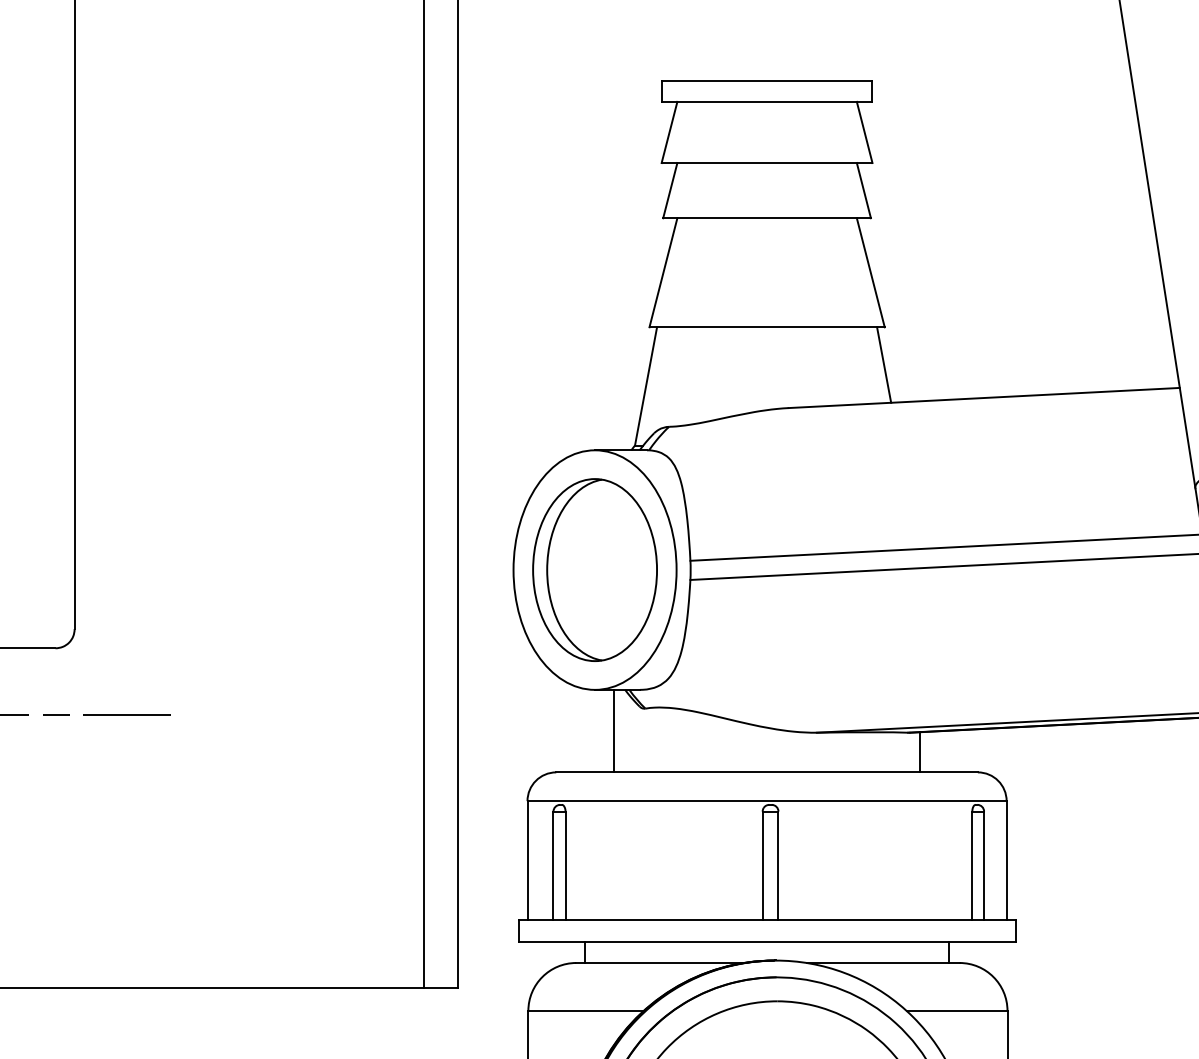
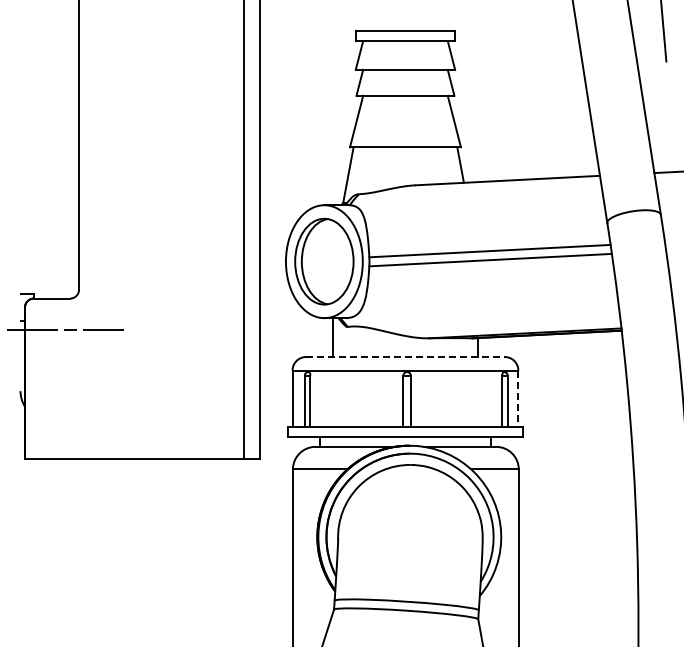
line: (767, 773) -> (405, 357), solid -> dashed
line: (1006, 860) -> (518, 398), solid -> dashed

